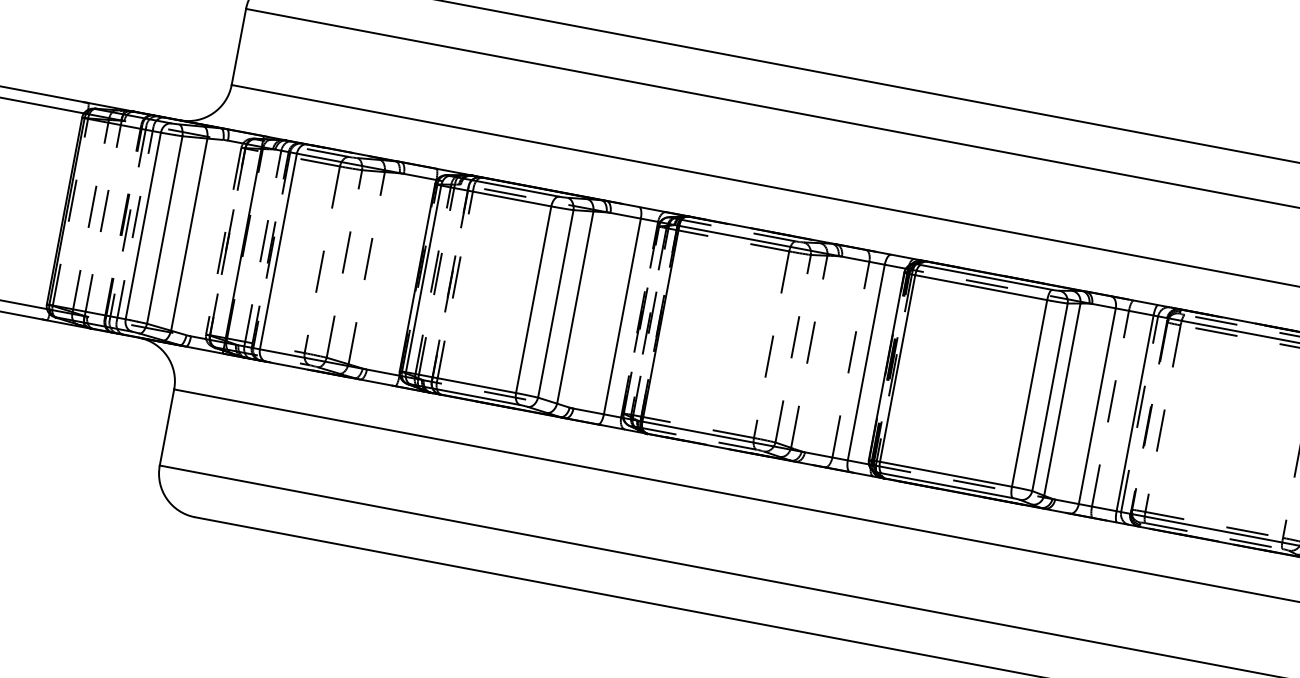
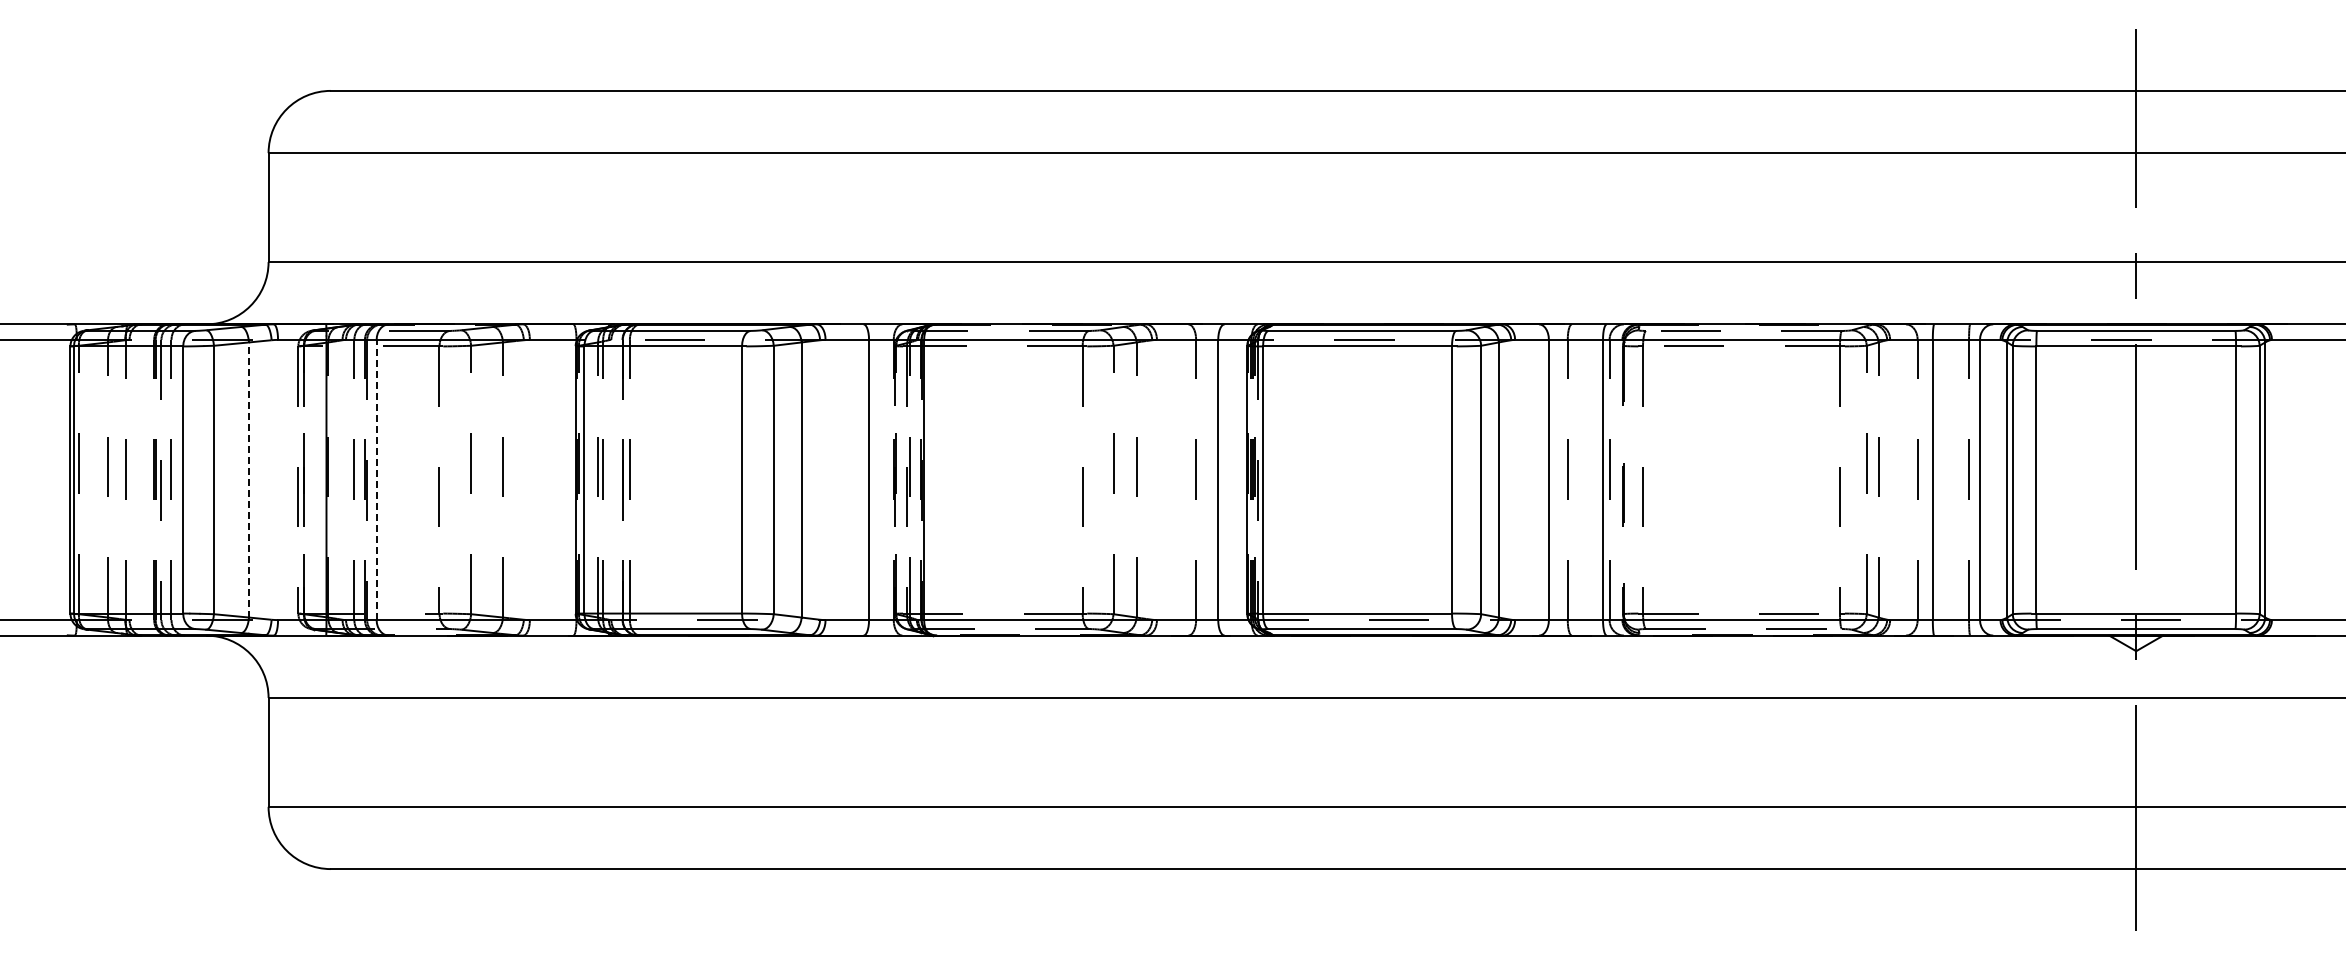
line: (189, 234) -> (249, 479), solid -> dashed
line: (278, 251) -> (376, 479), solid -> dashed

